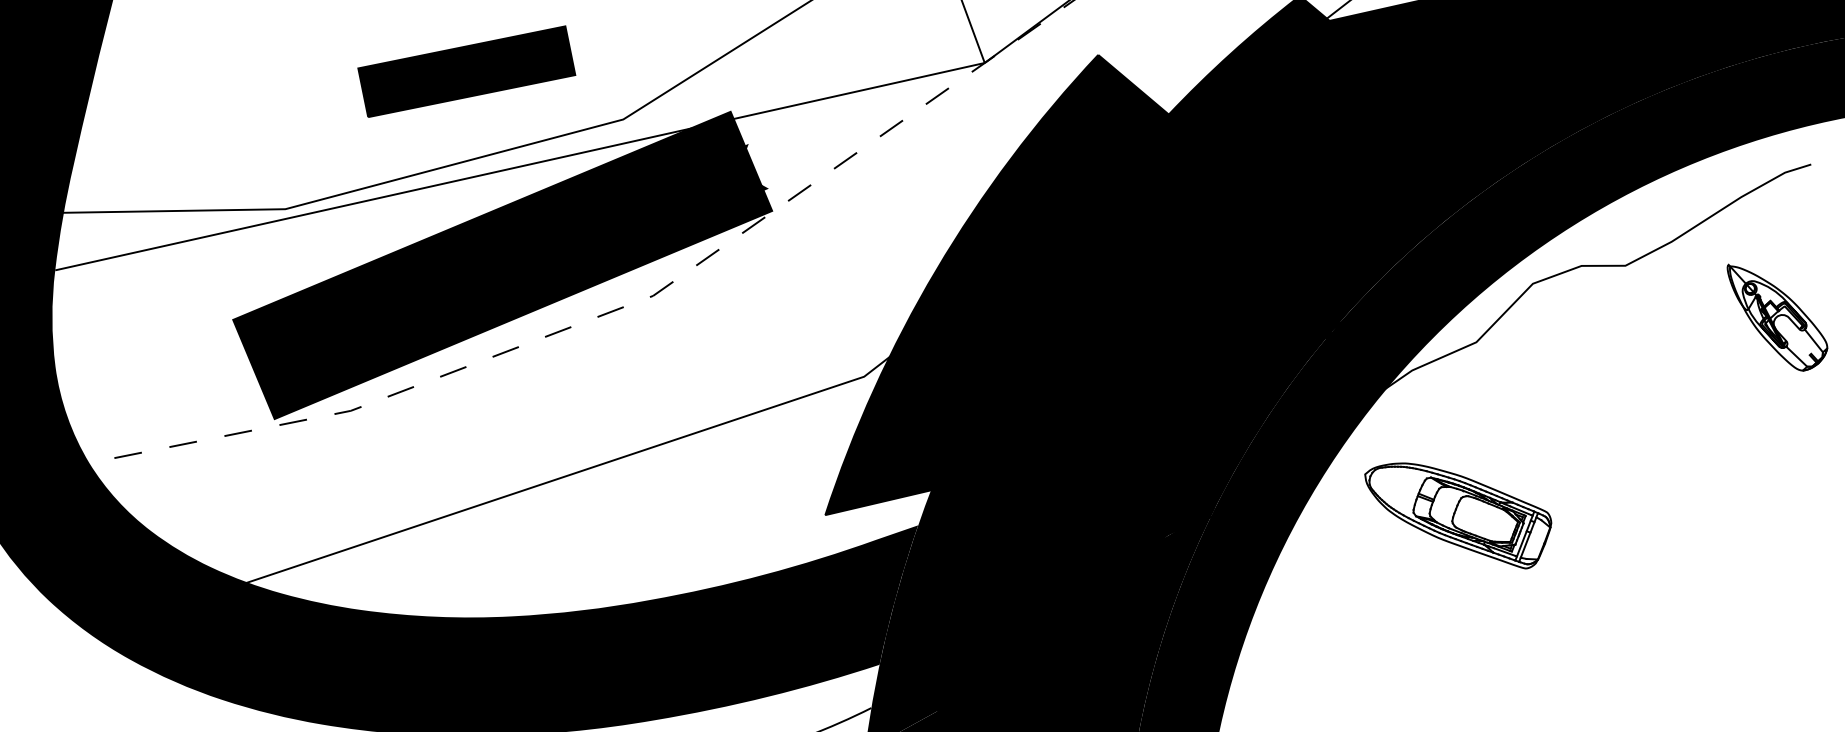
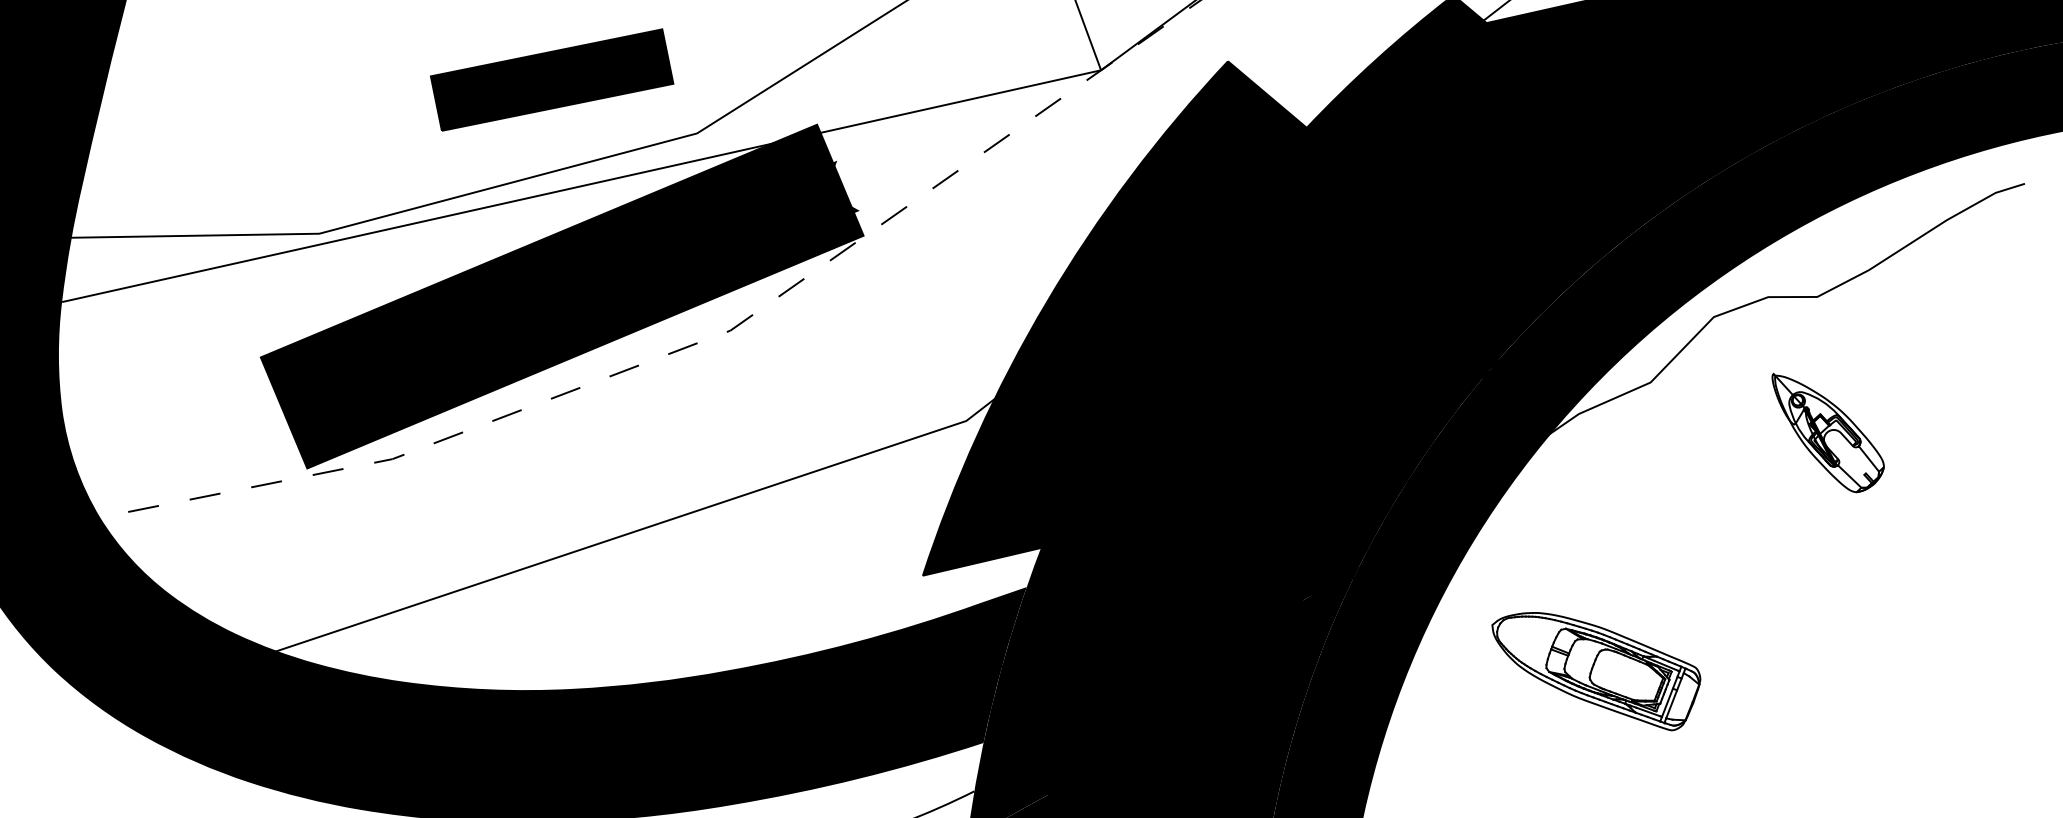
part: (467, 71) -> (552, 79), moved
part: (1776, 317) -> (1827, 432), moved
part: (1458, 515) -> (1596, 671), moved

